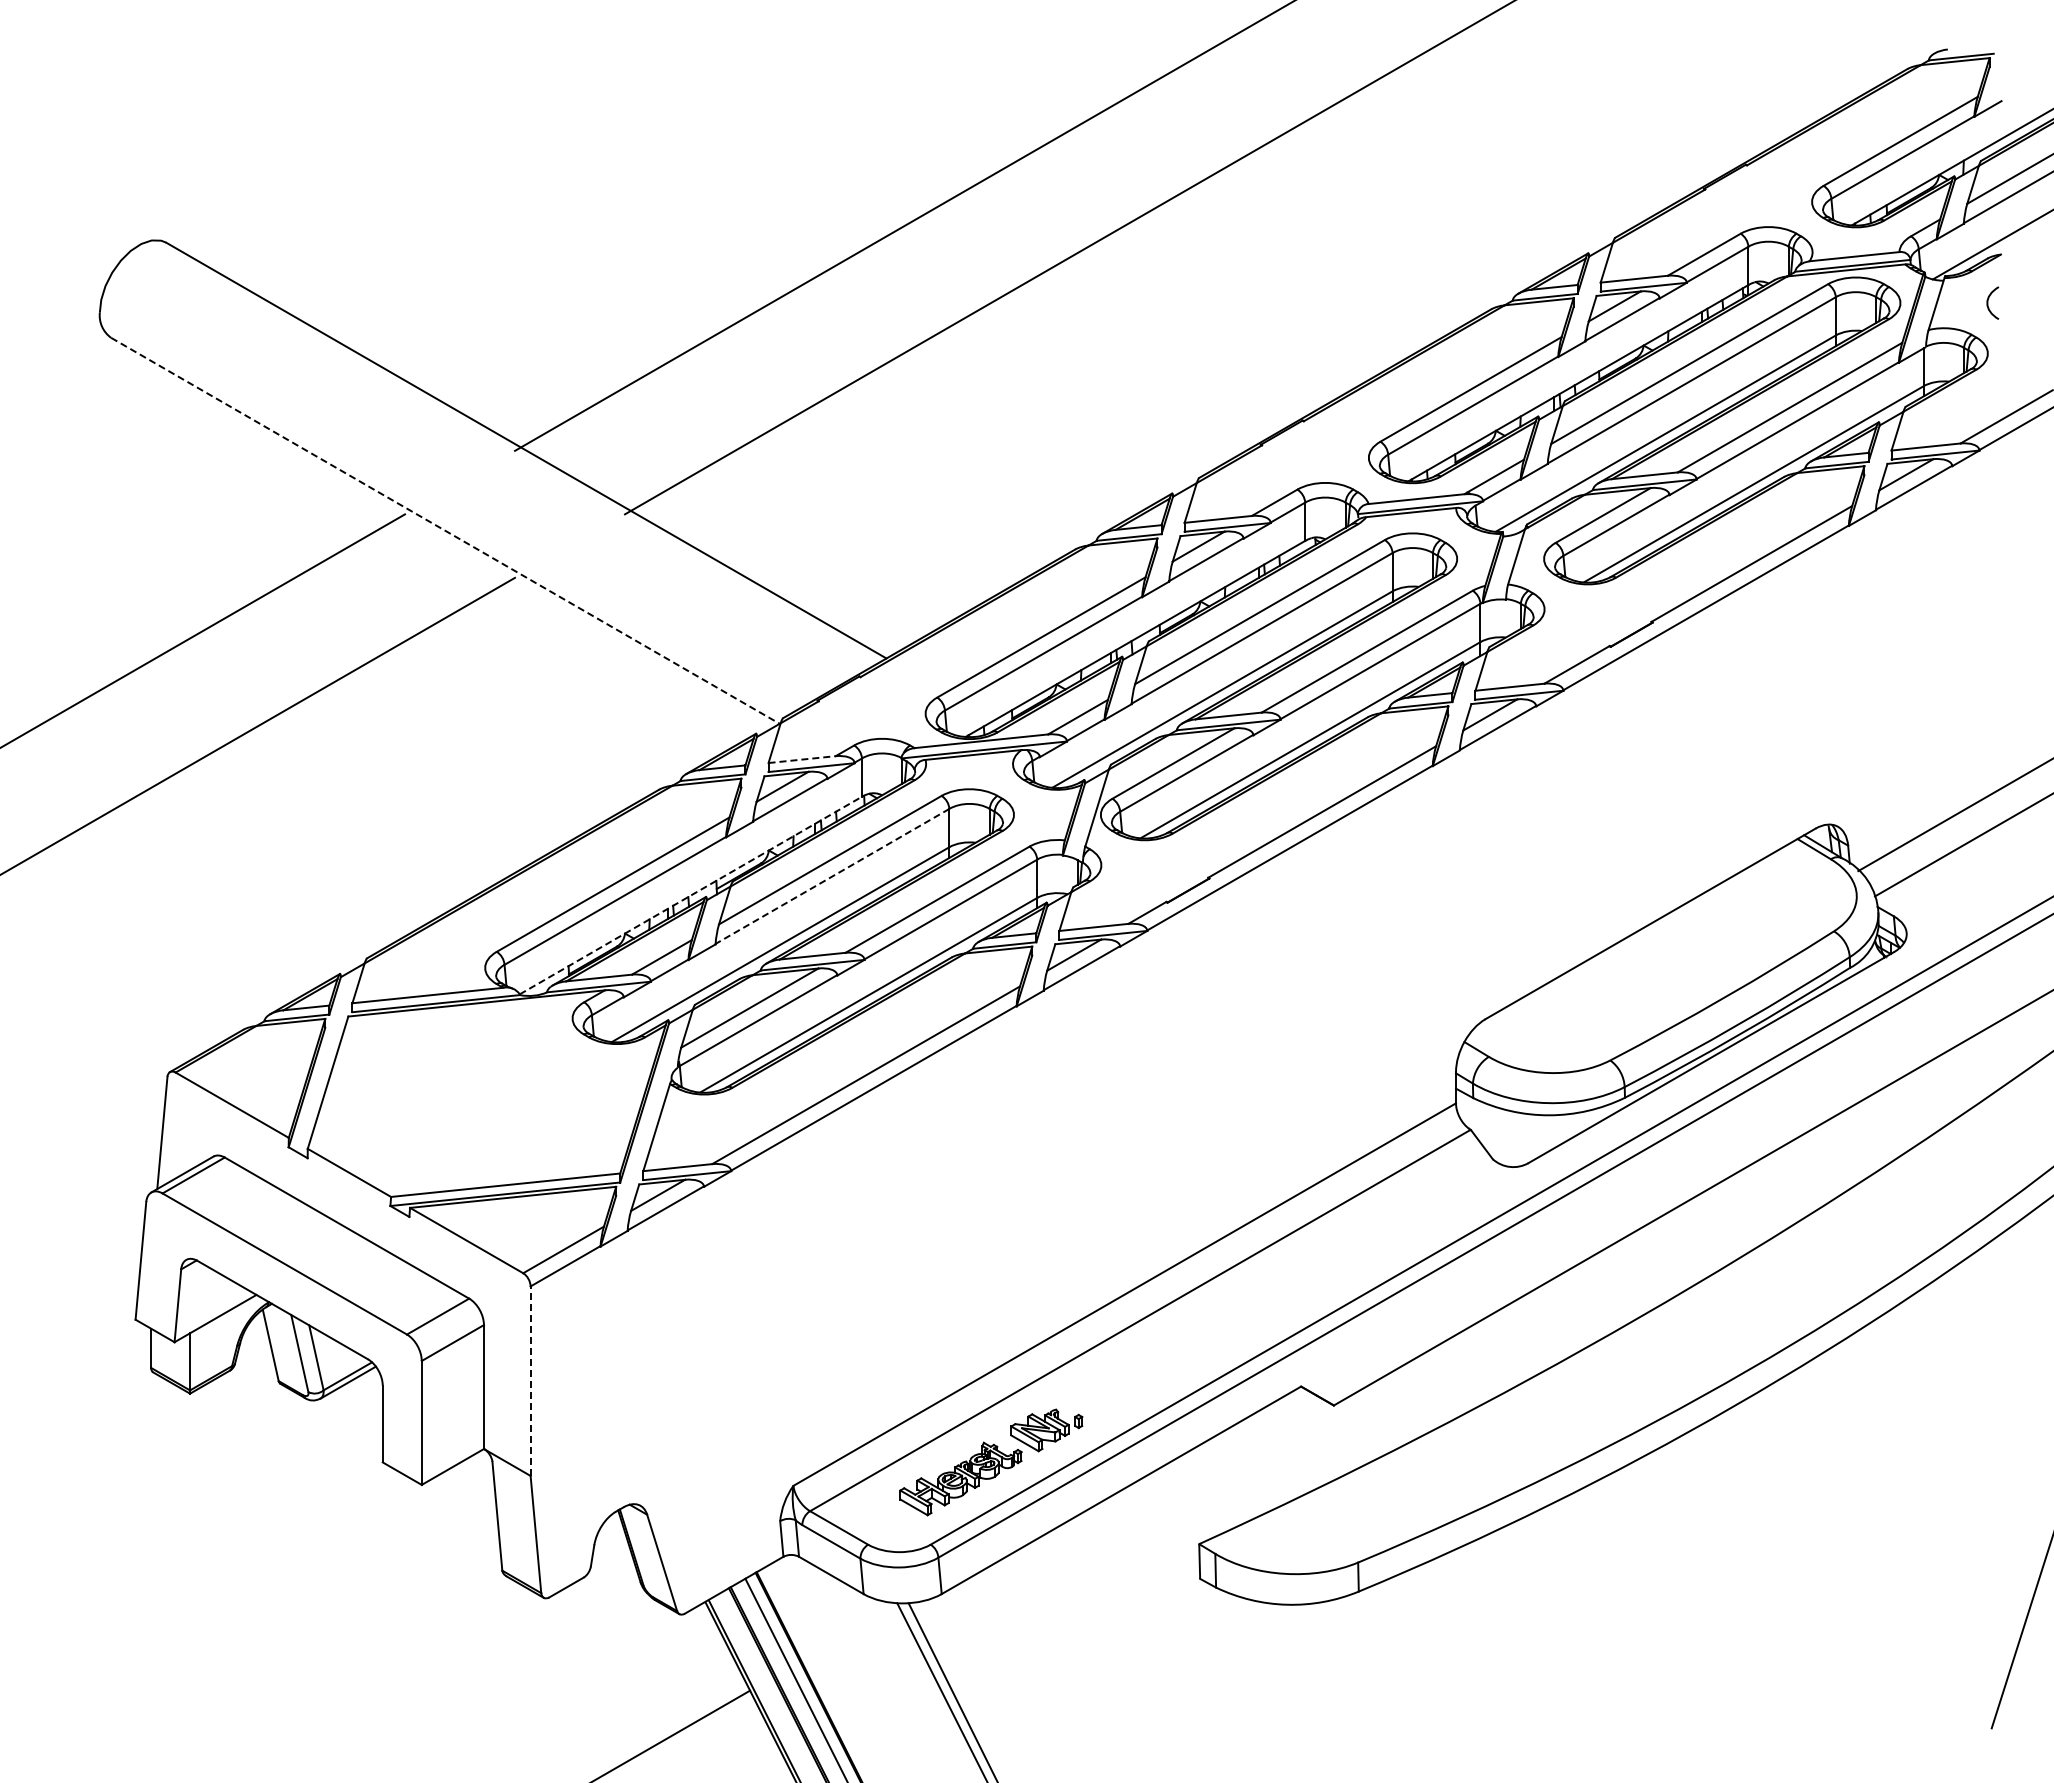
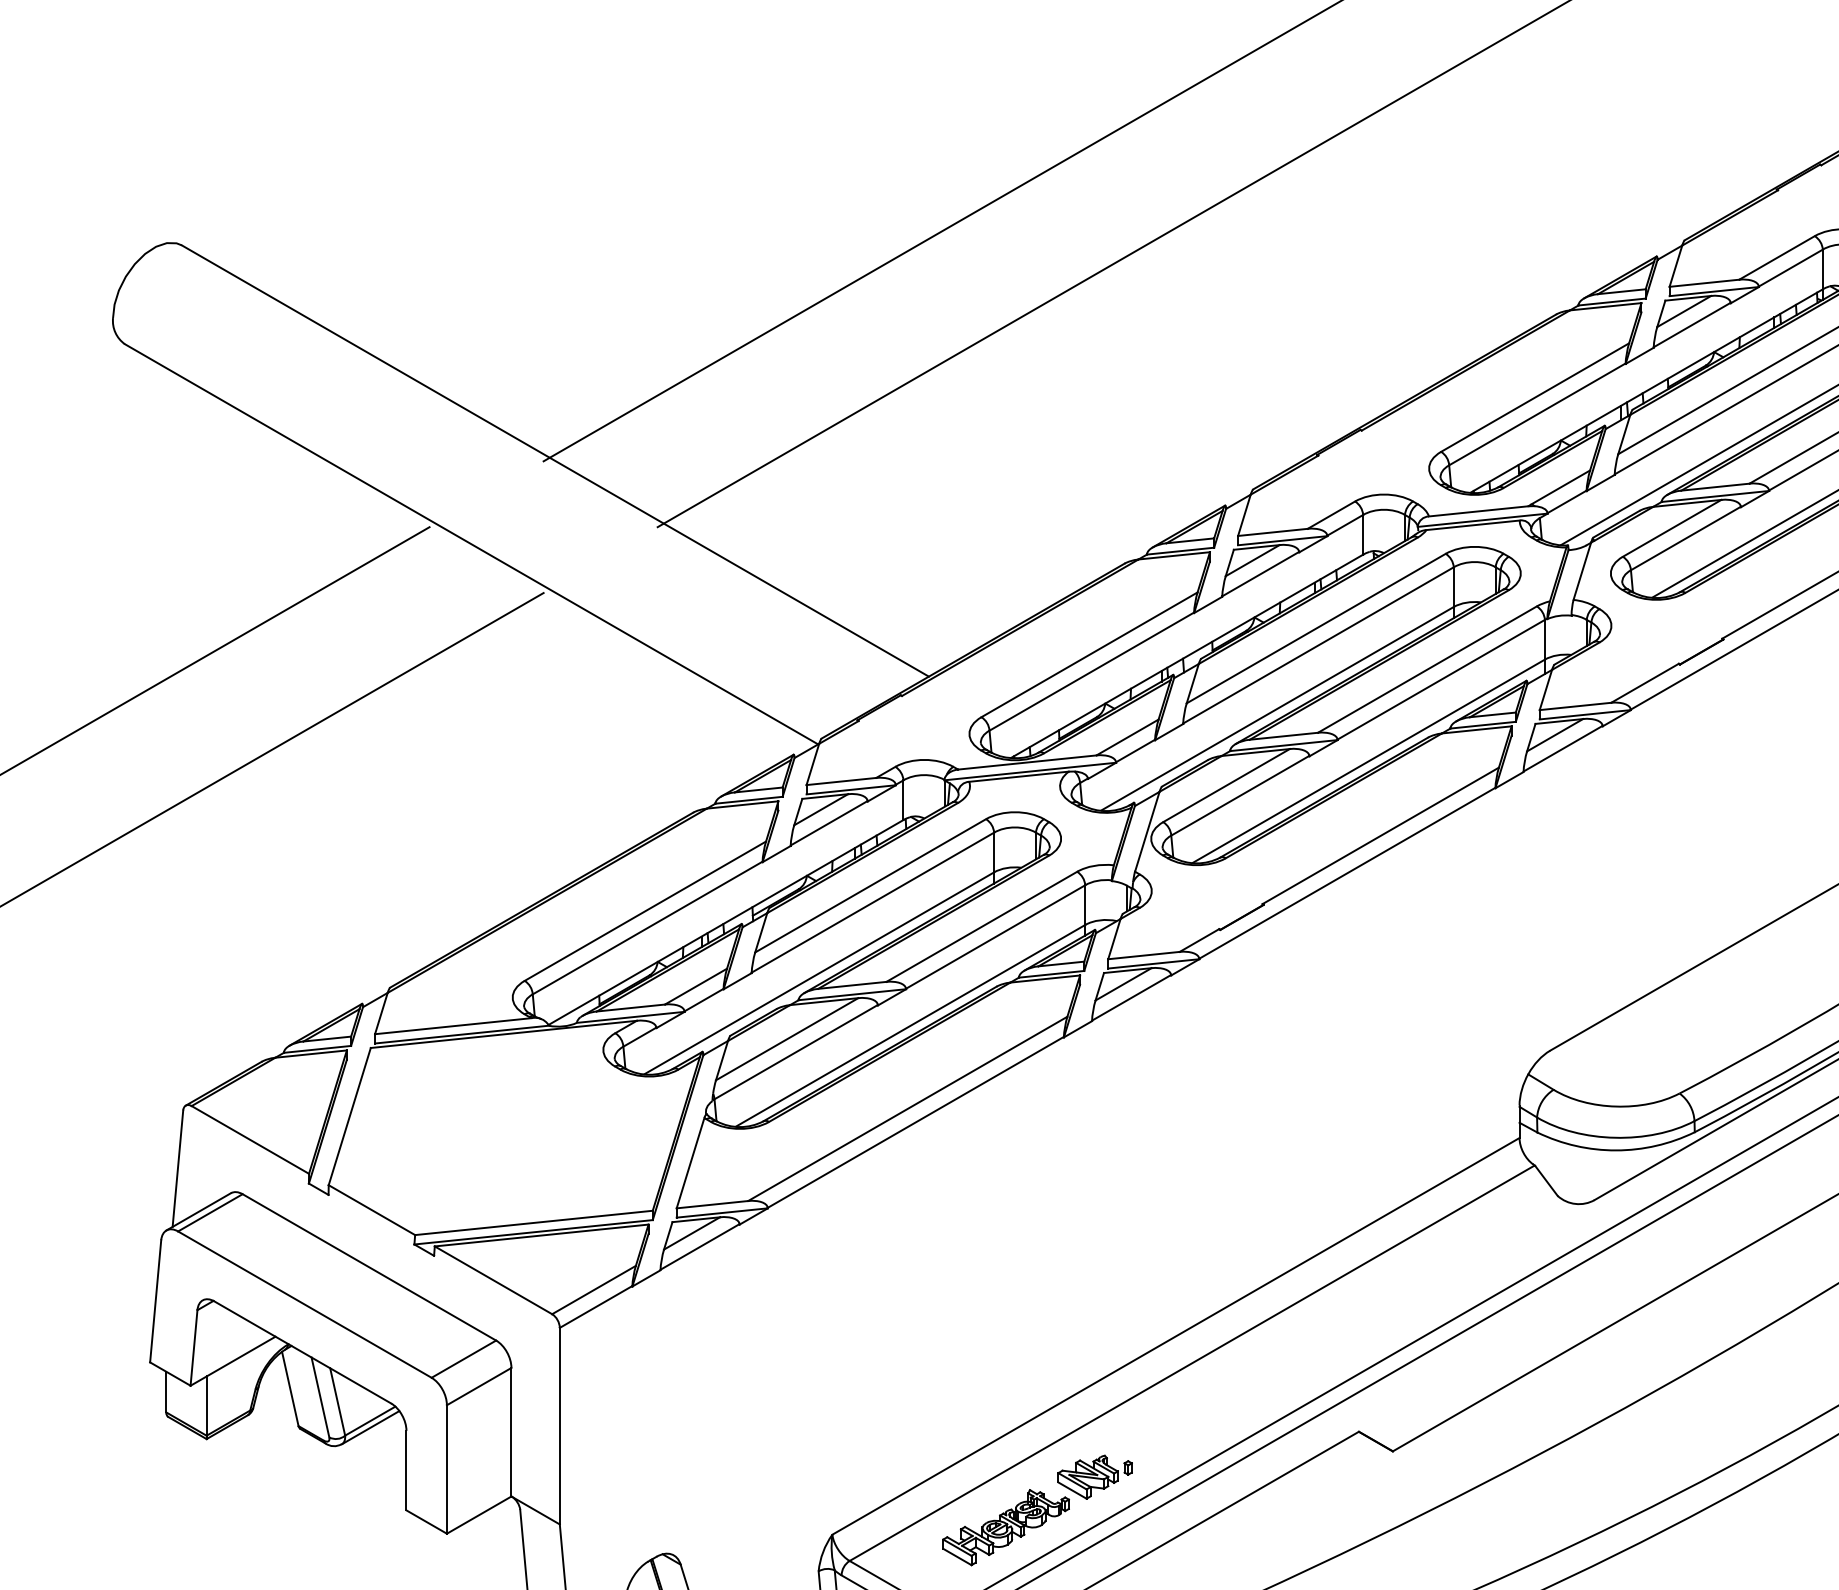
line: (445, 530) -> (471, 543), dashed -> solid
line: (802, 759) -> (841, 781), dashed -> solid
line: (832, 876) -> (872, 902), dashed -> solid
line: (690, 895) -> (725, 922), dashed -> solid
line: (530, 1381) -> (559, 1426), dashed -> solid

